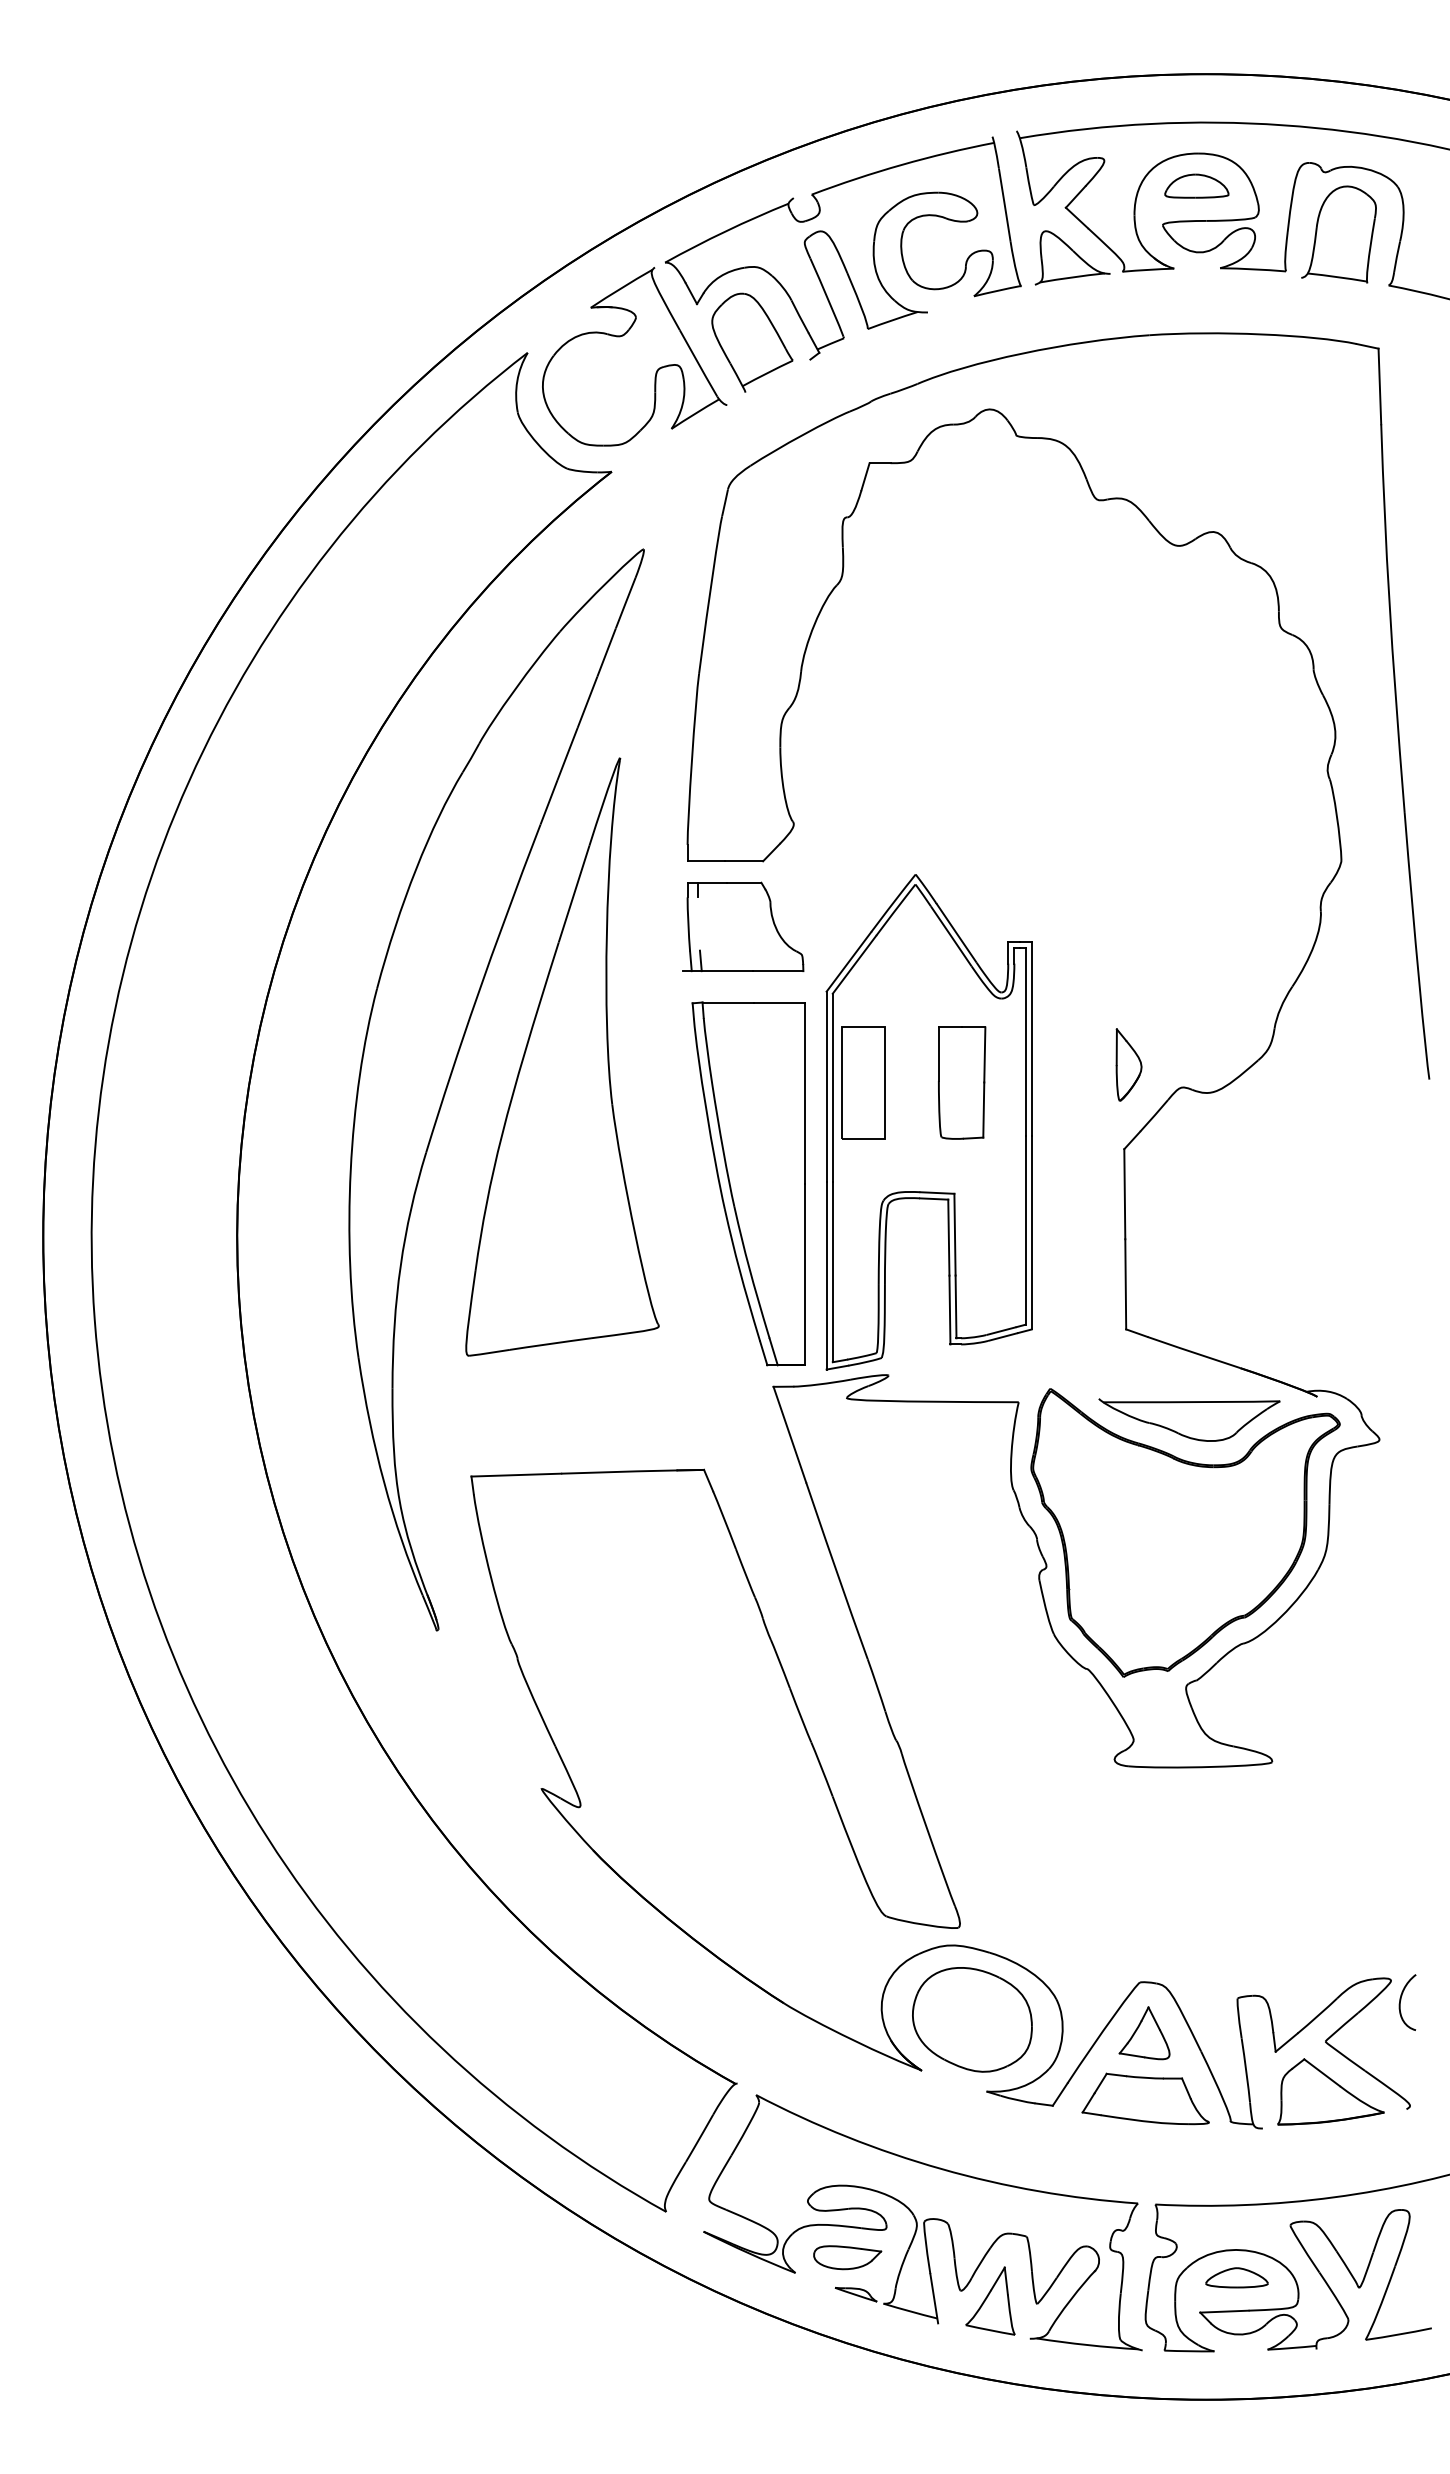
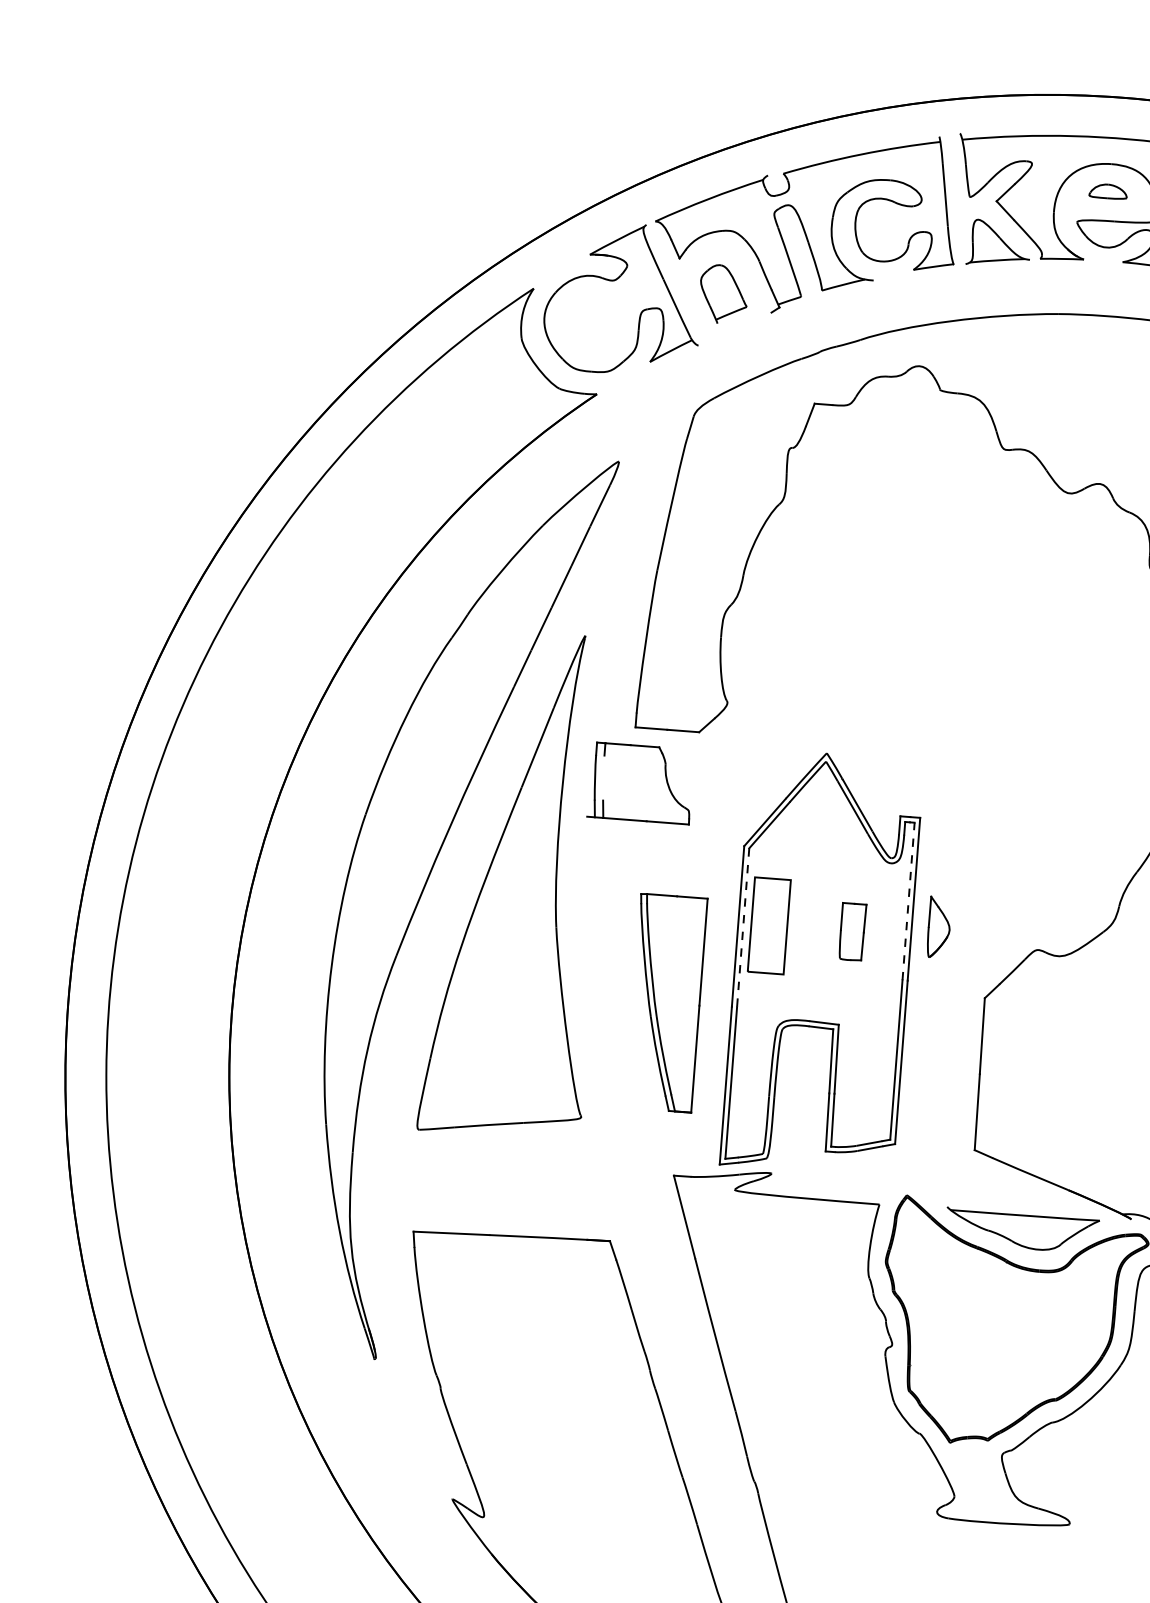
part: (1196, 185) -> (1108, 190), size x0.7
part: (752, 342) -> (723, 294), size x0.7
part: (743, 926) -> (641, 783), moved
line: (1025, 1042) -> (908, 901), solid -> dashed
part: (1128, 1064) -> (938, 927), moved
part: (962, 1082) -> (852, 931), size x0.6
line: (832, 1088) -> (742, 928), solid -> dashed
part: (748, 1183) -> (665, 1002), size x0.7

